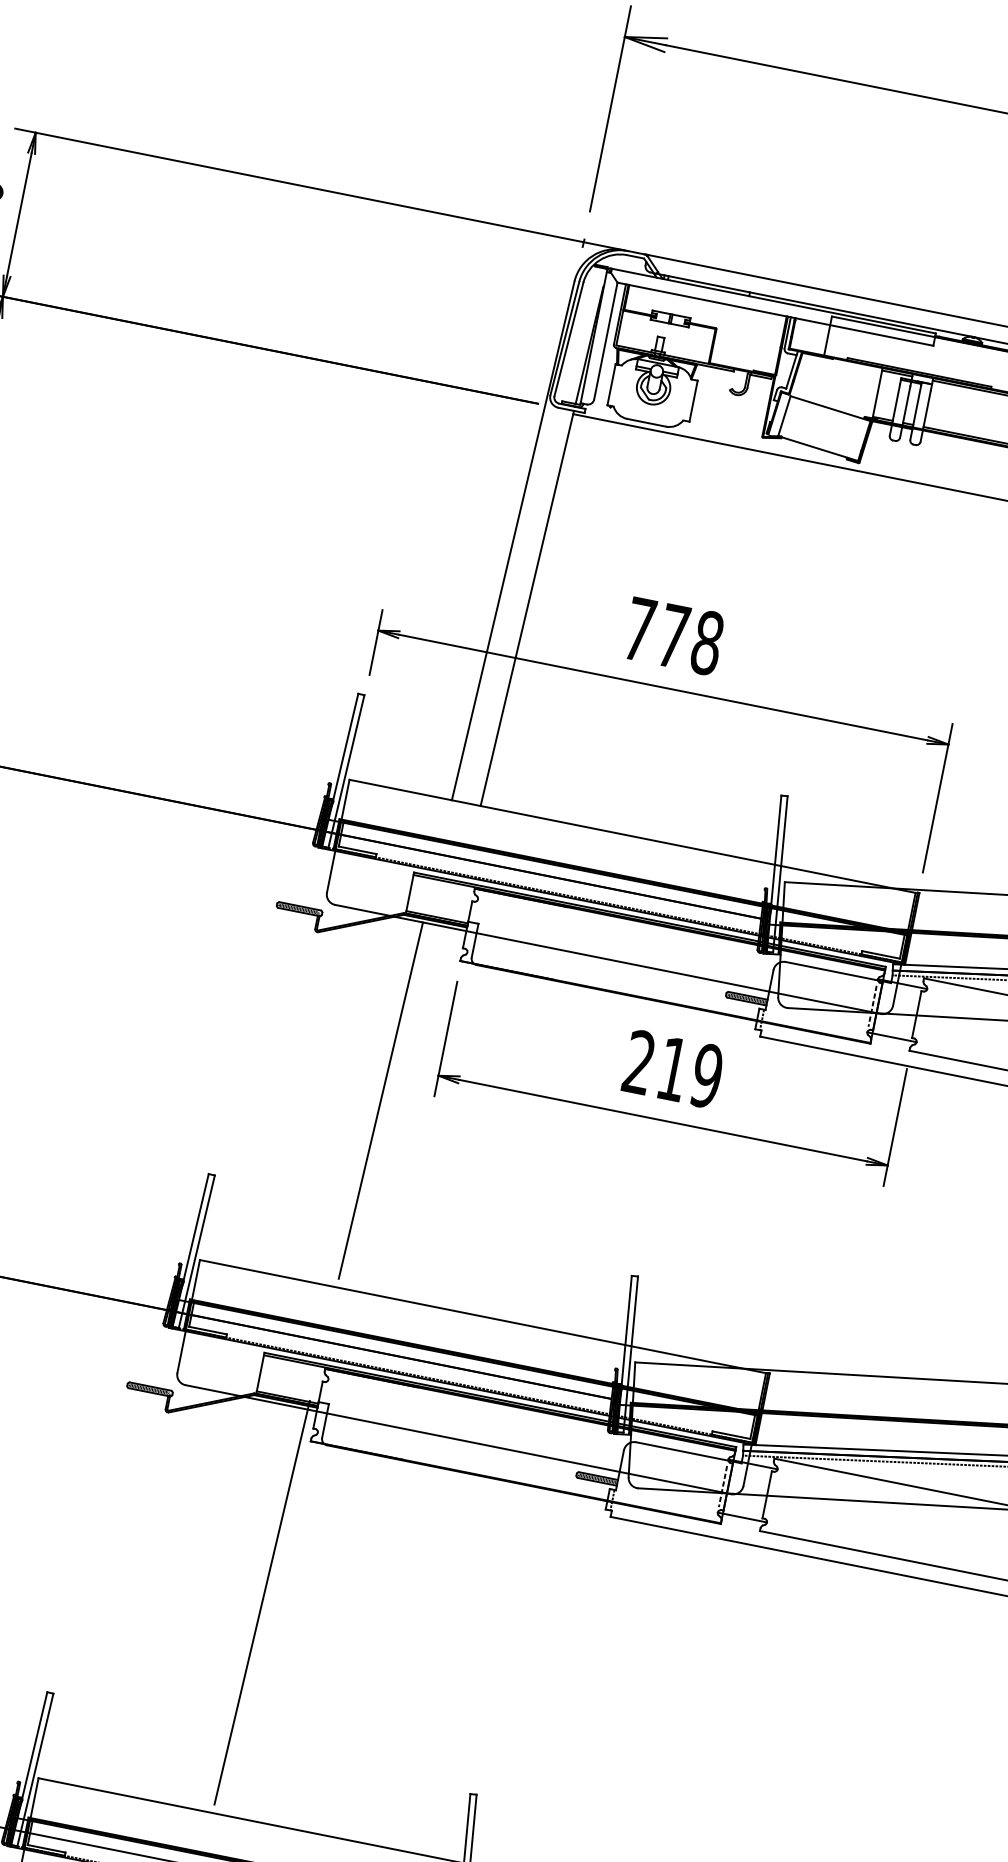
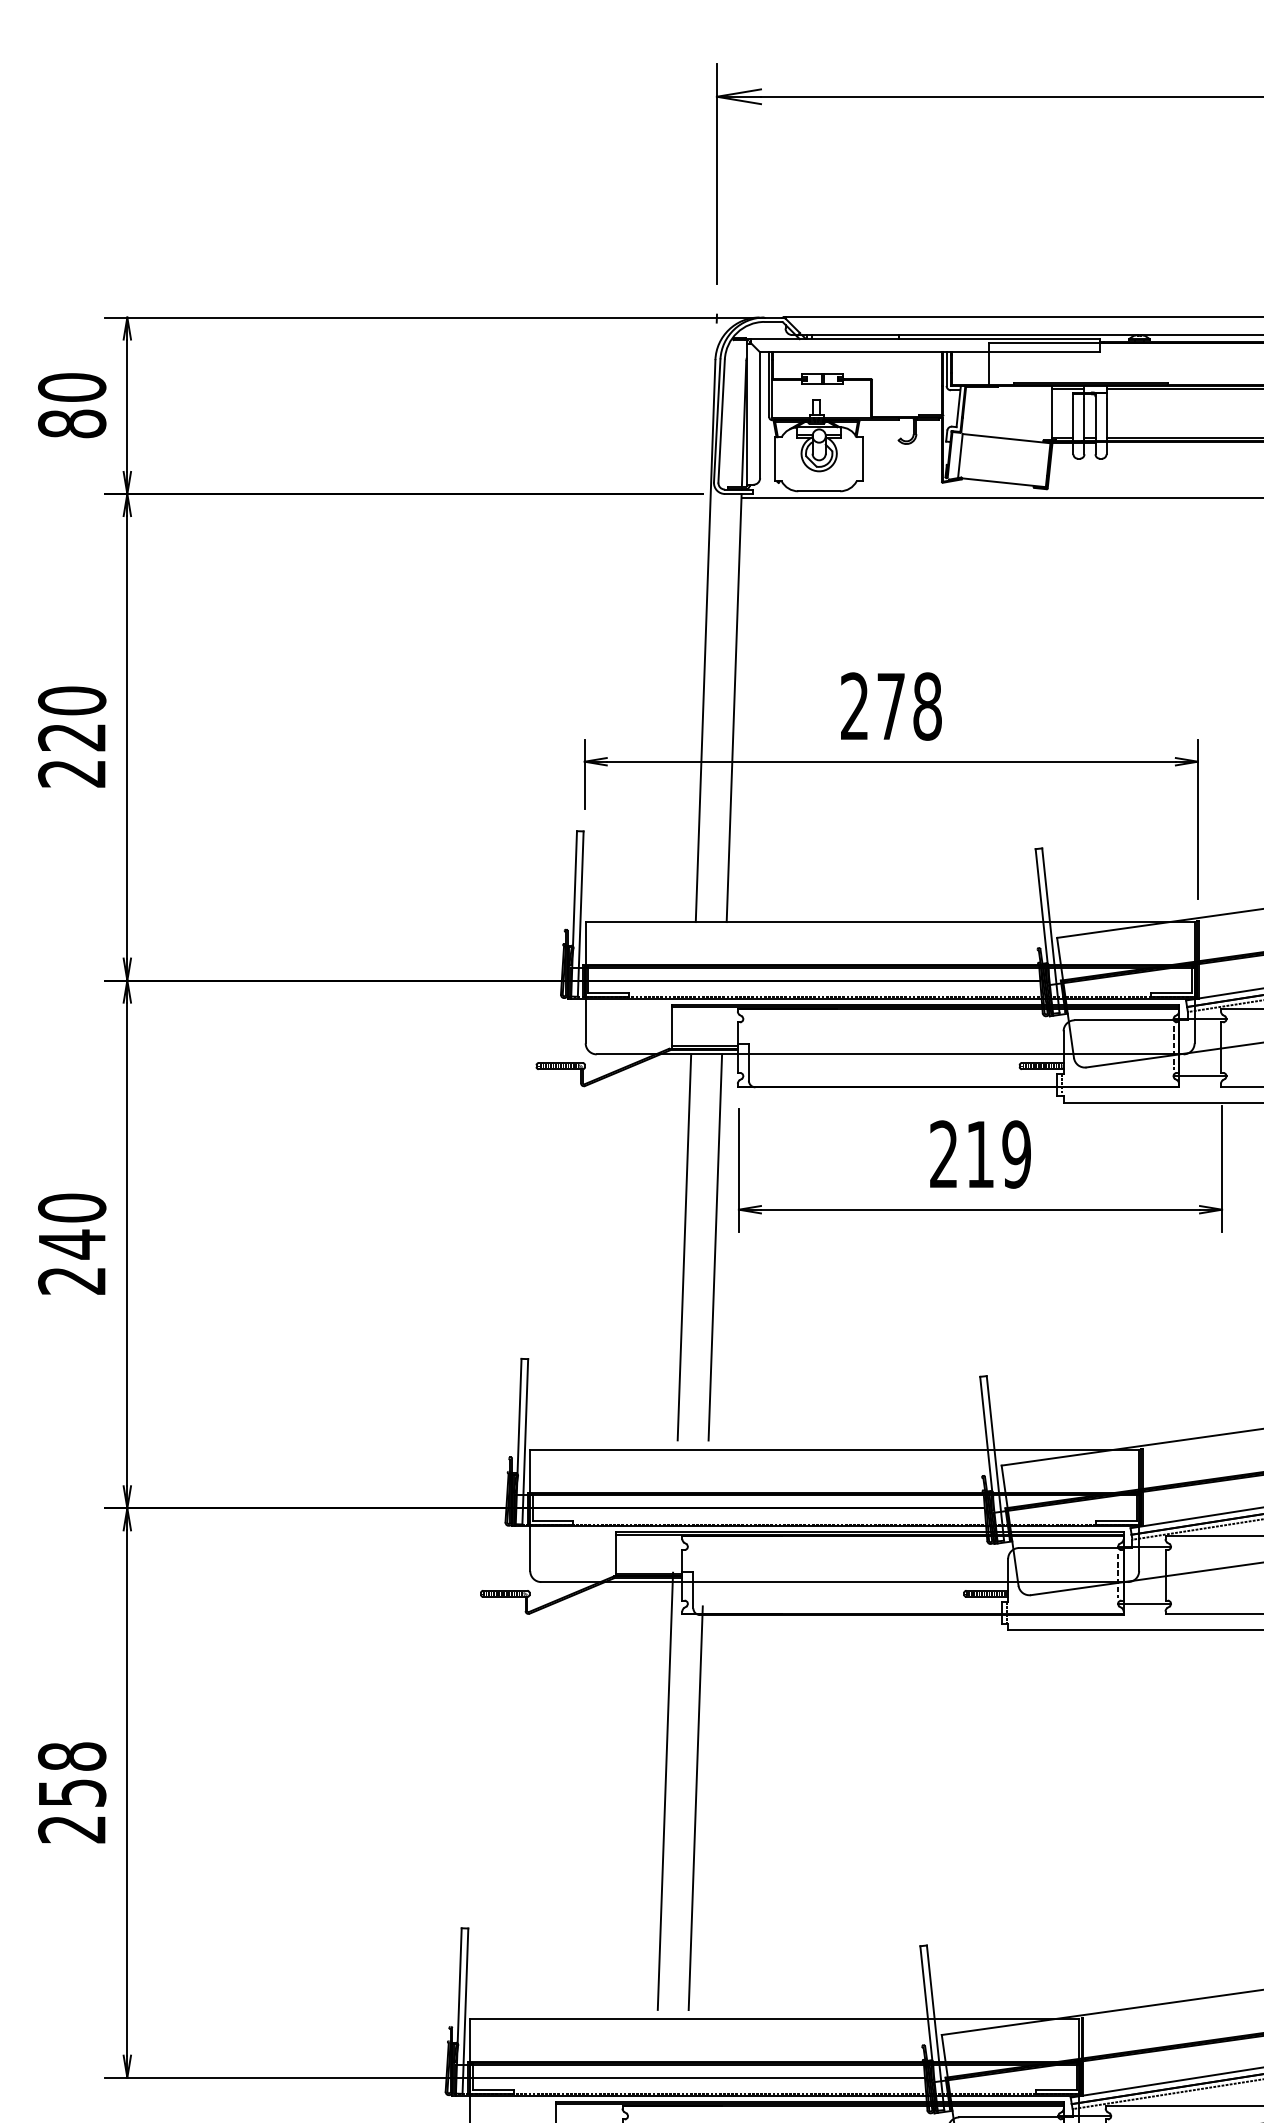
text: (639, 628) -> (854, 705), 778 -> 278
line: (409, 1106) -> (715, 1247), added
line: (286, 1624) -> (695, 1808), added

